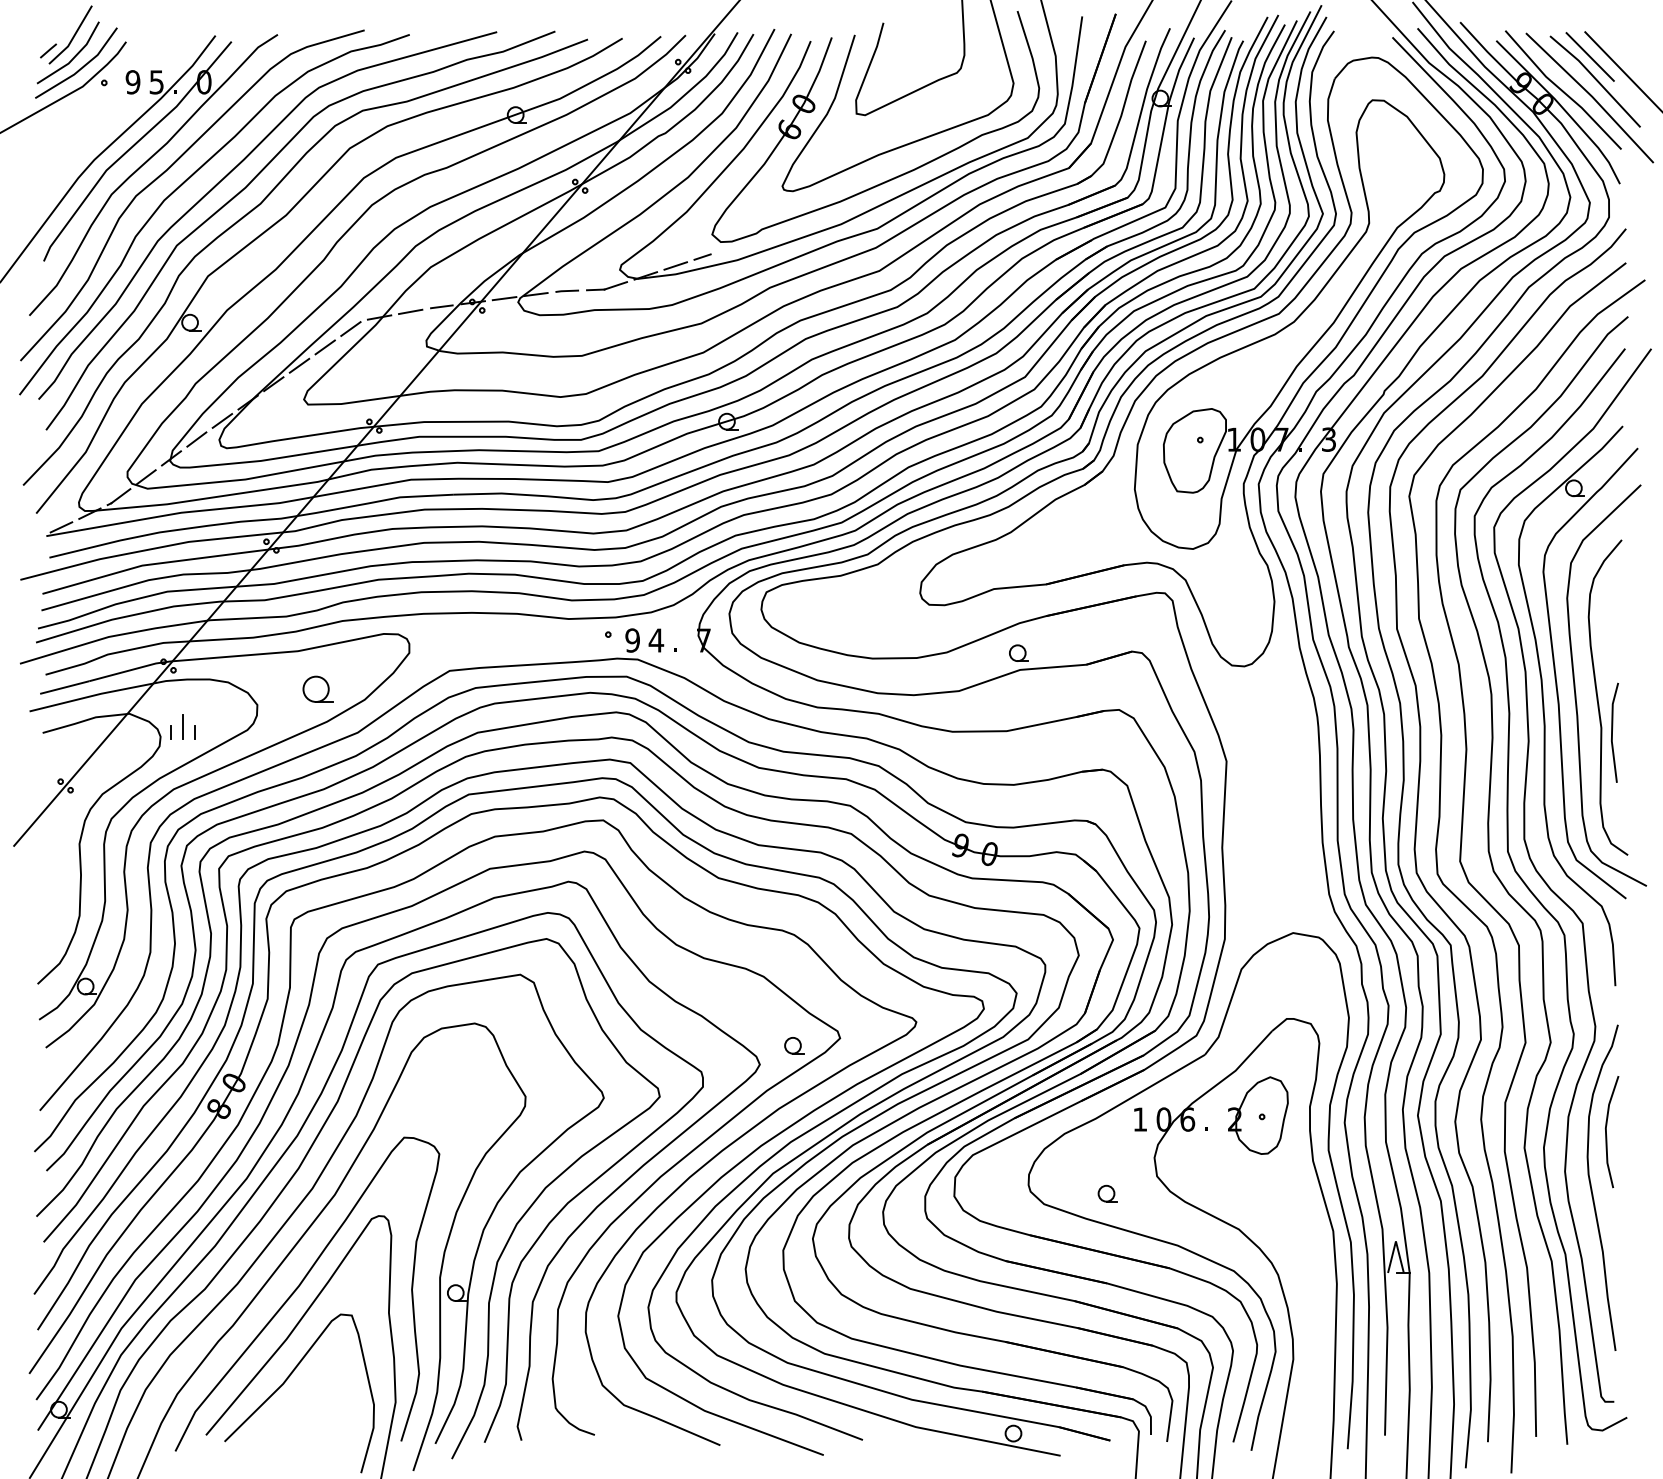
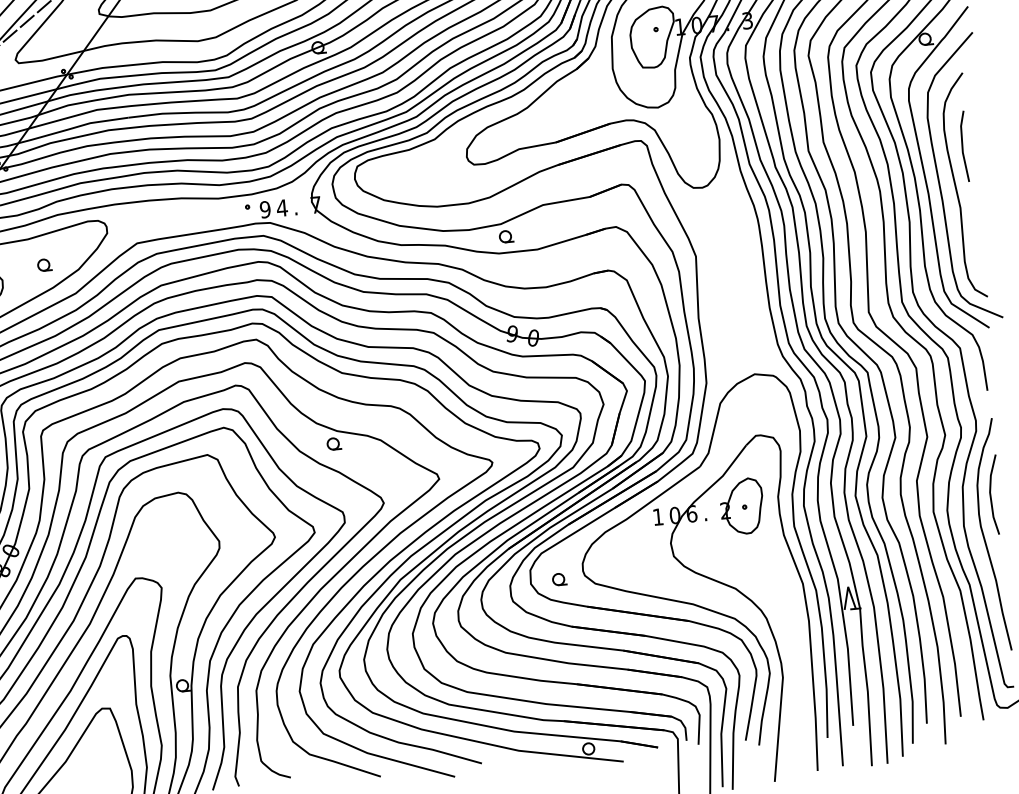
part: (1018, 652) -> (505, 236), moved
part: (317, 688) -> (44, 264), size x0.62
line: (1612, 732) -> (962, 146), moved
part: (794, 1045) -> (334, 443), moved
part: (1107, 1193) -> (559, 579), moved

